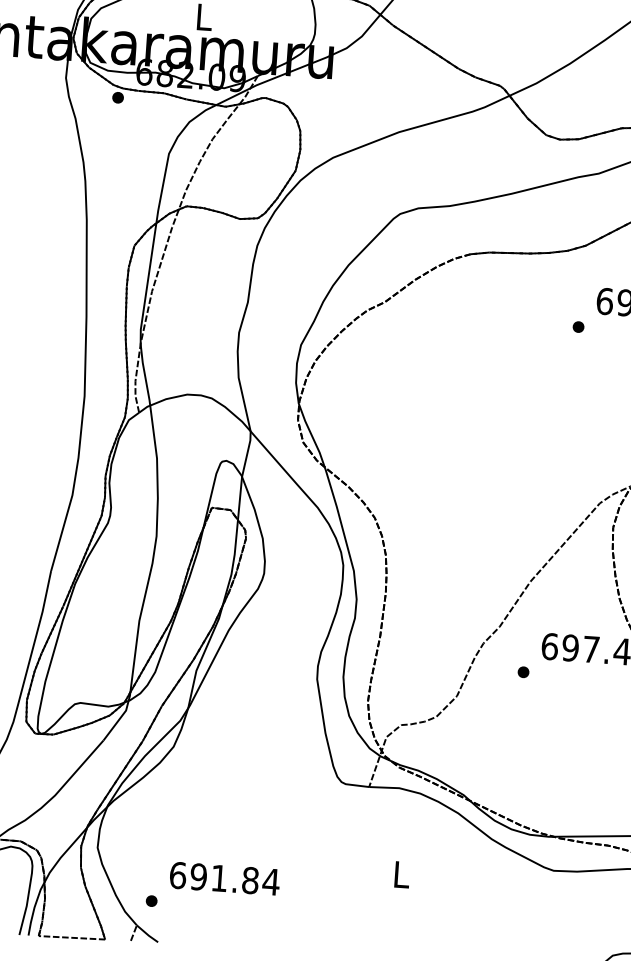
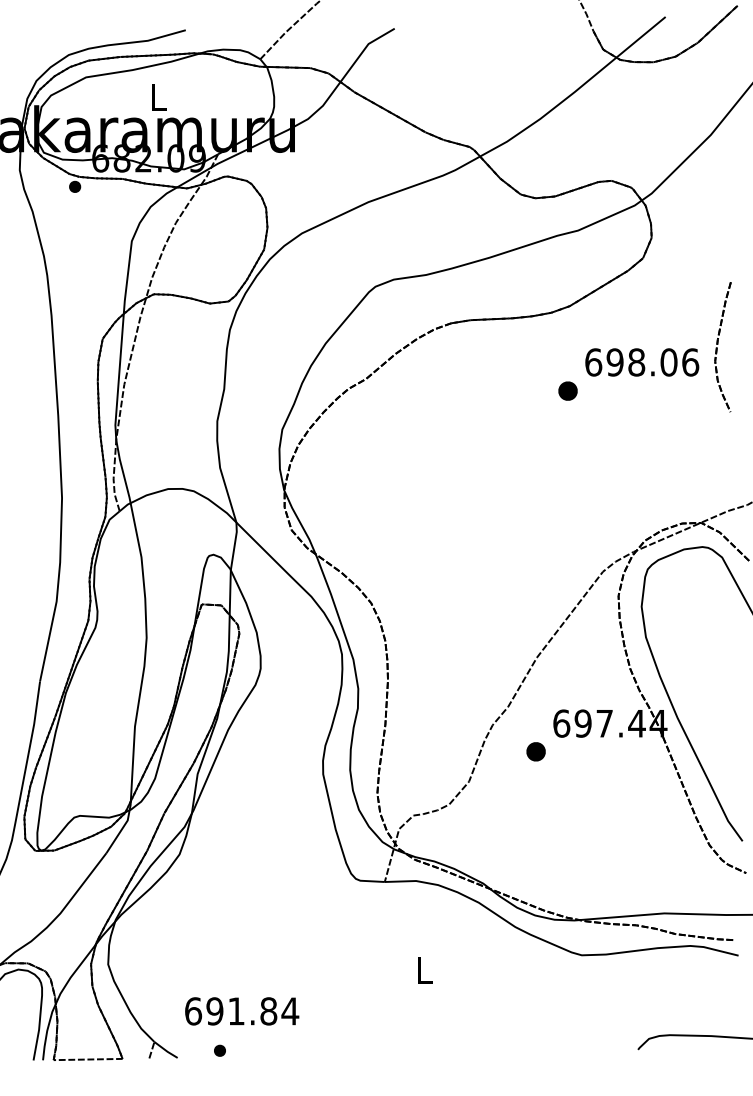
part: (578, 326) -> (568, 390), size x1.6
part: (523, 672) -> (536, 752), size x1.6
text: (225, 878) -> (242, 1011), moved
part: (151, 900) -> (219, 1050), moved

